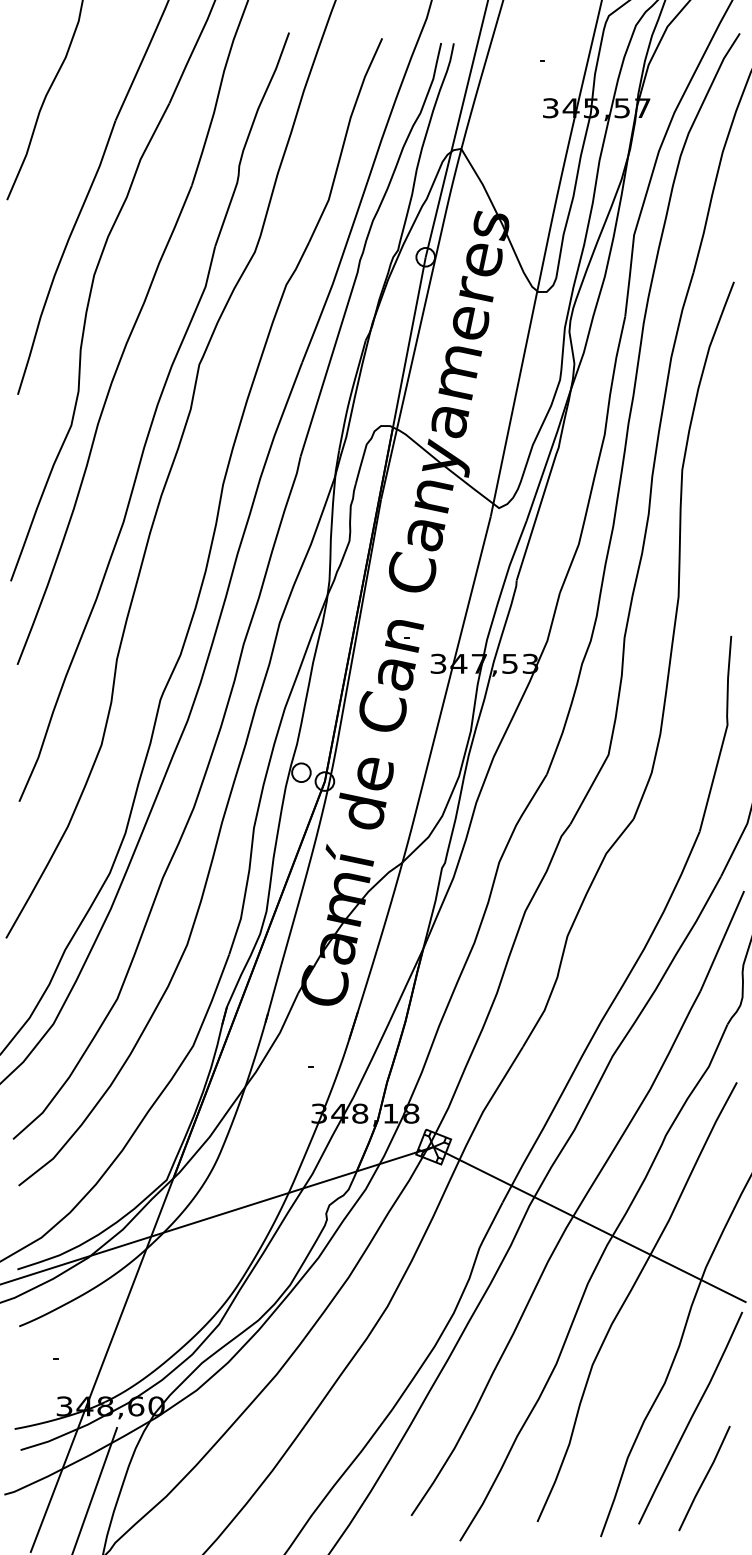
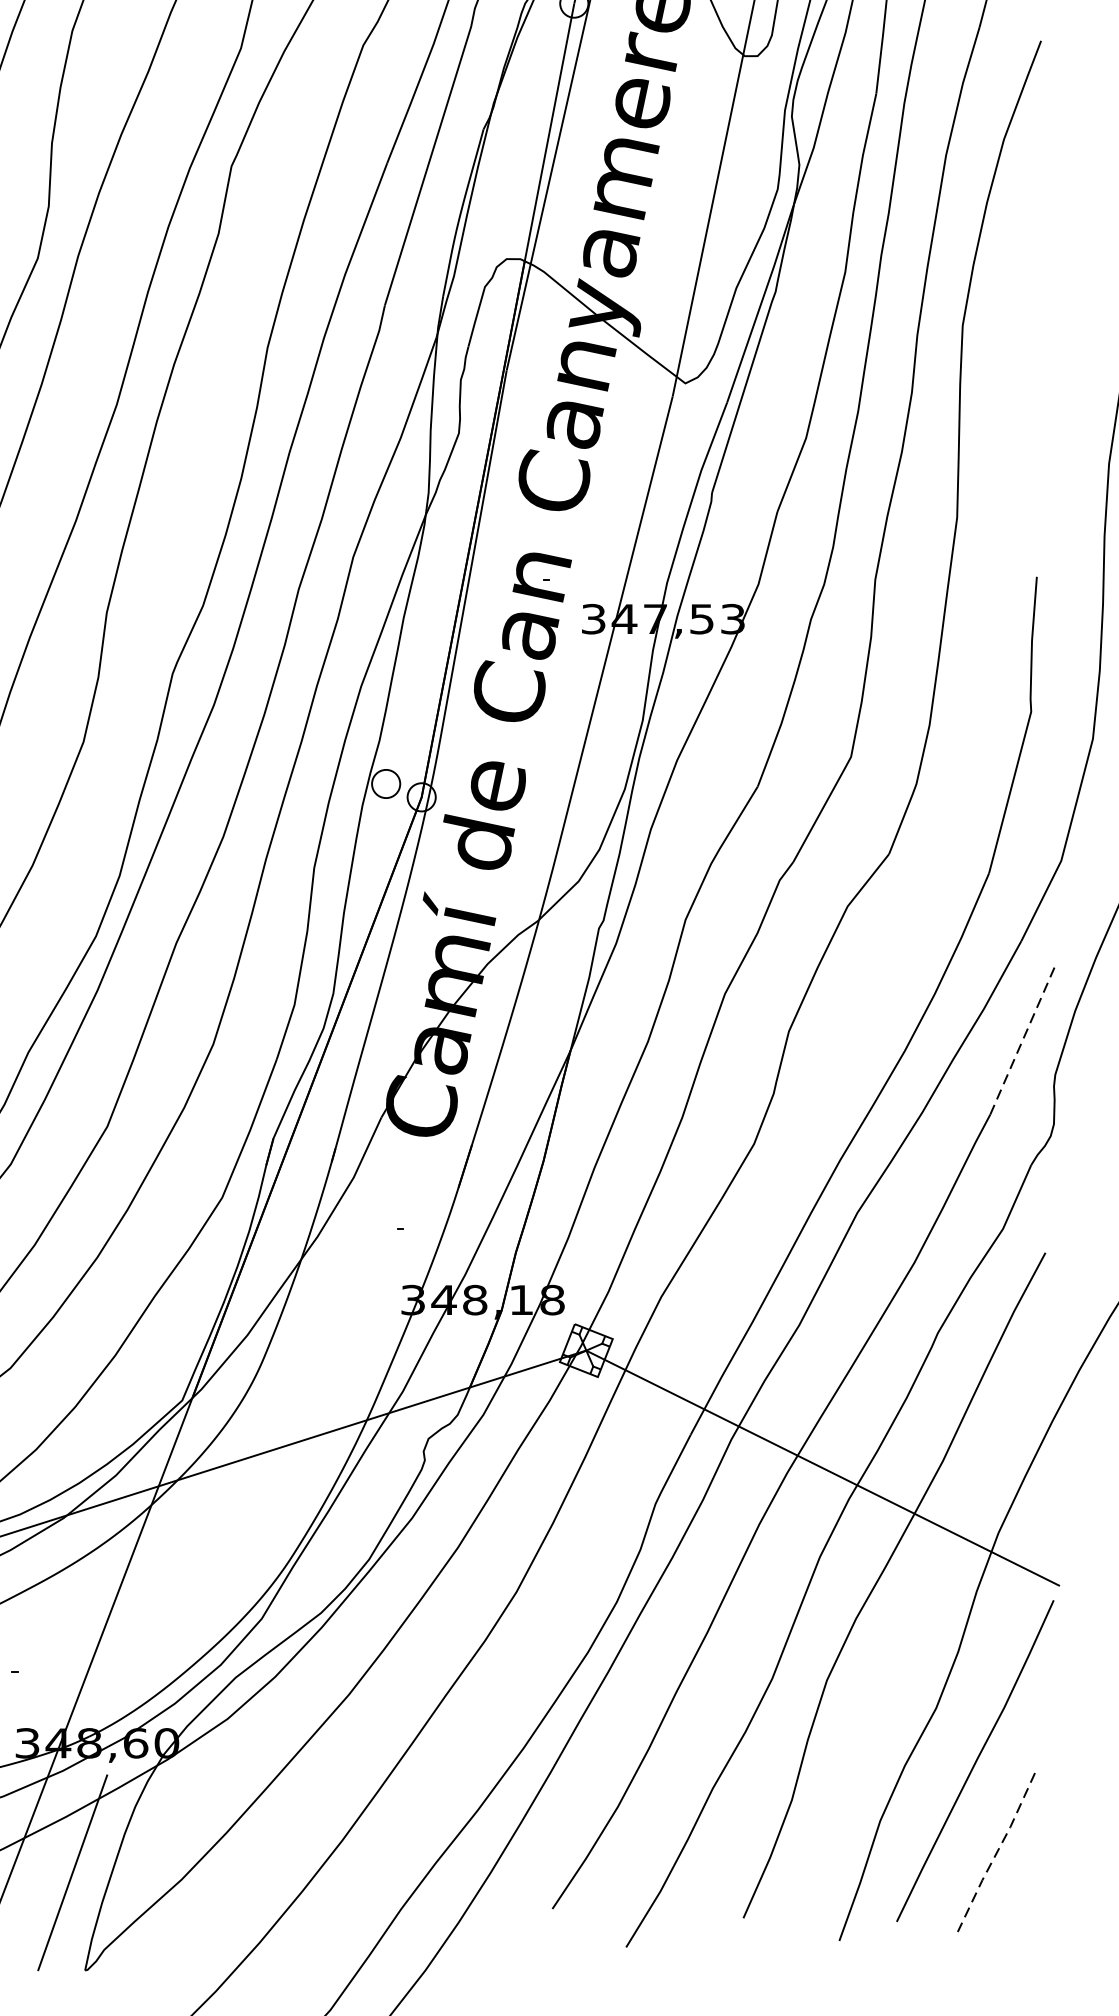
line: (722, 941) -> (1023, 1039), solid -> dashed
line: (704, 1478) -> (996, 1852), solid -> dashed

